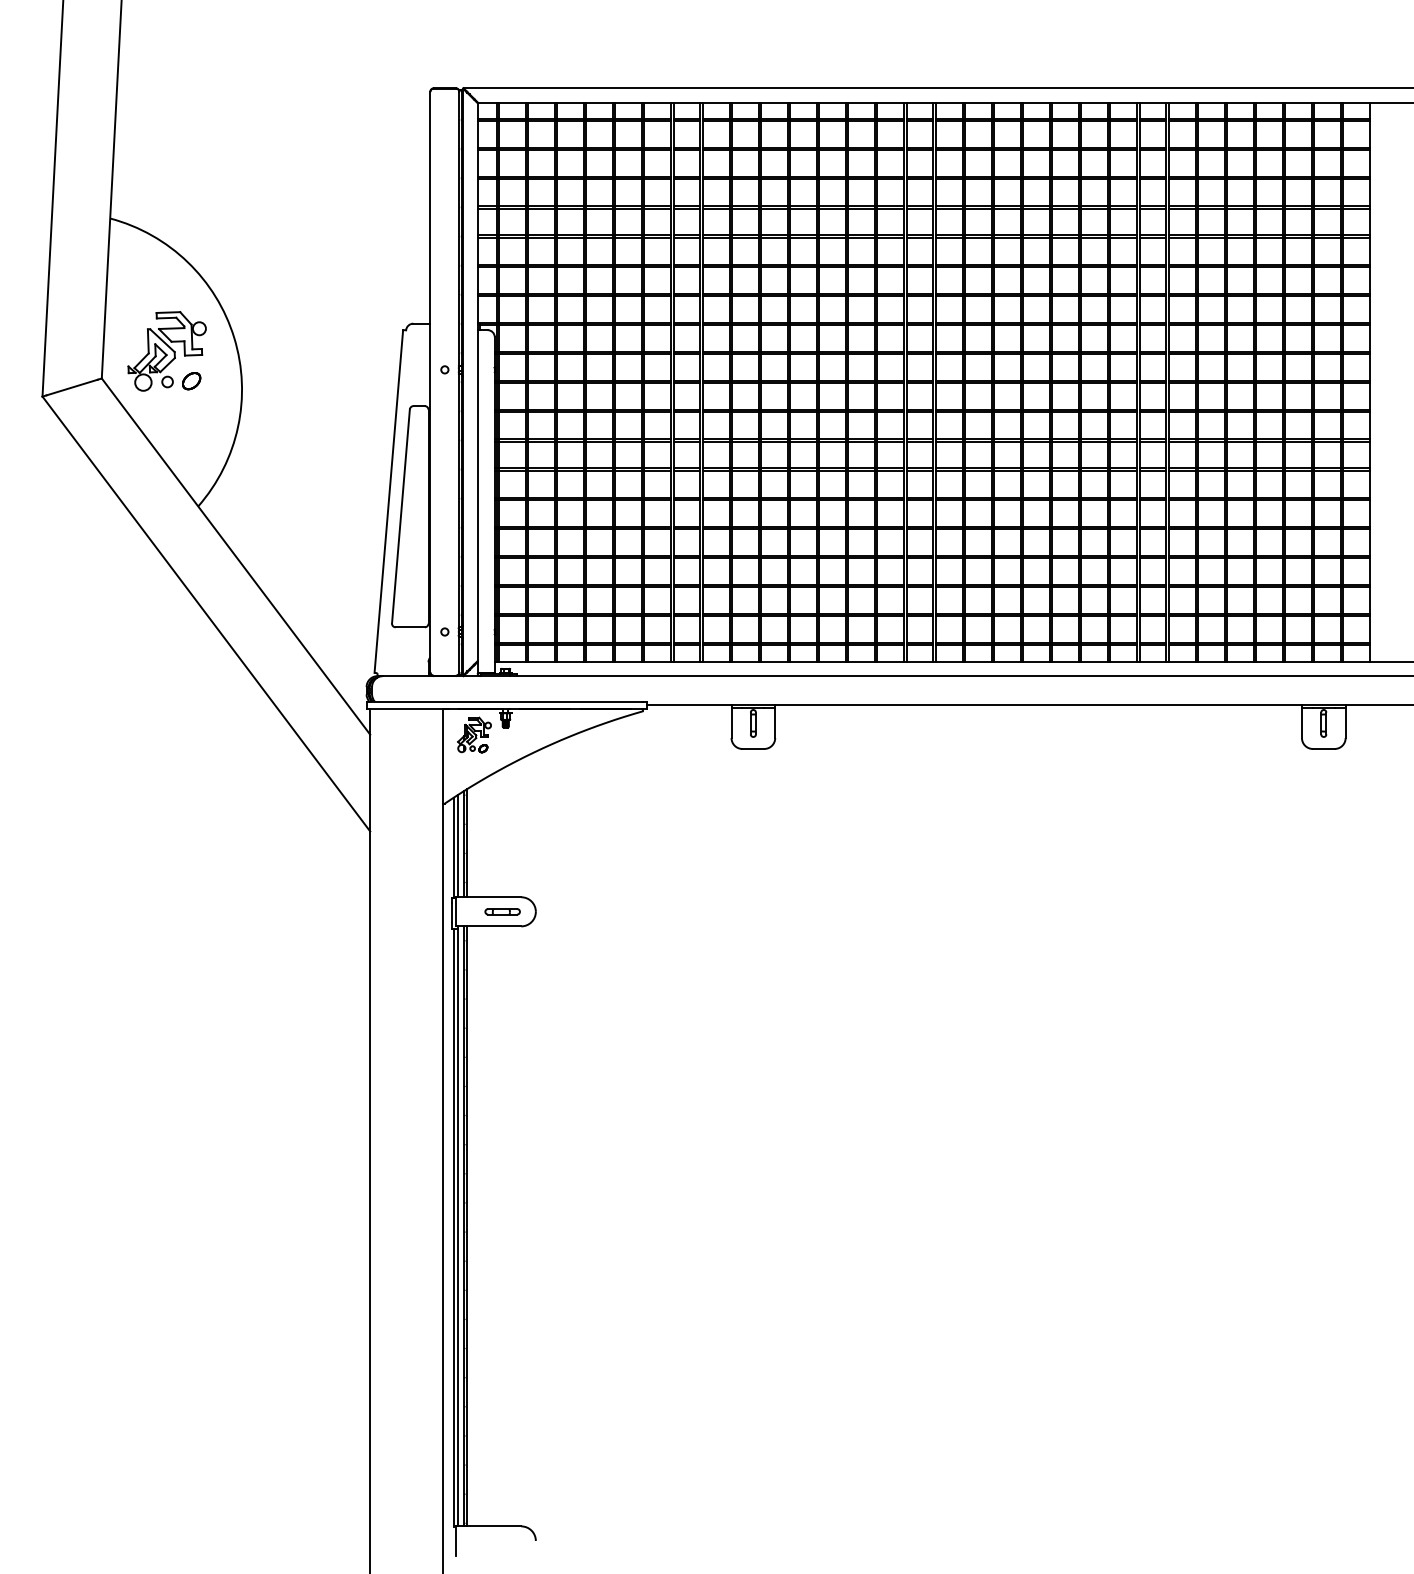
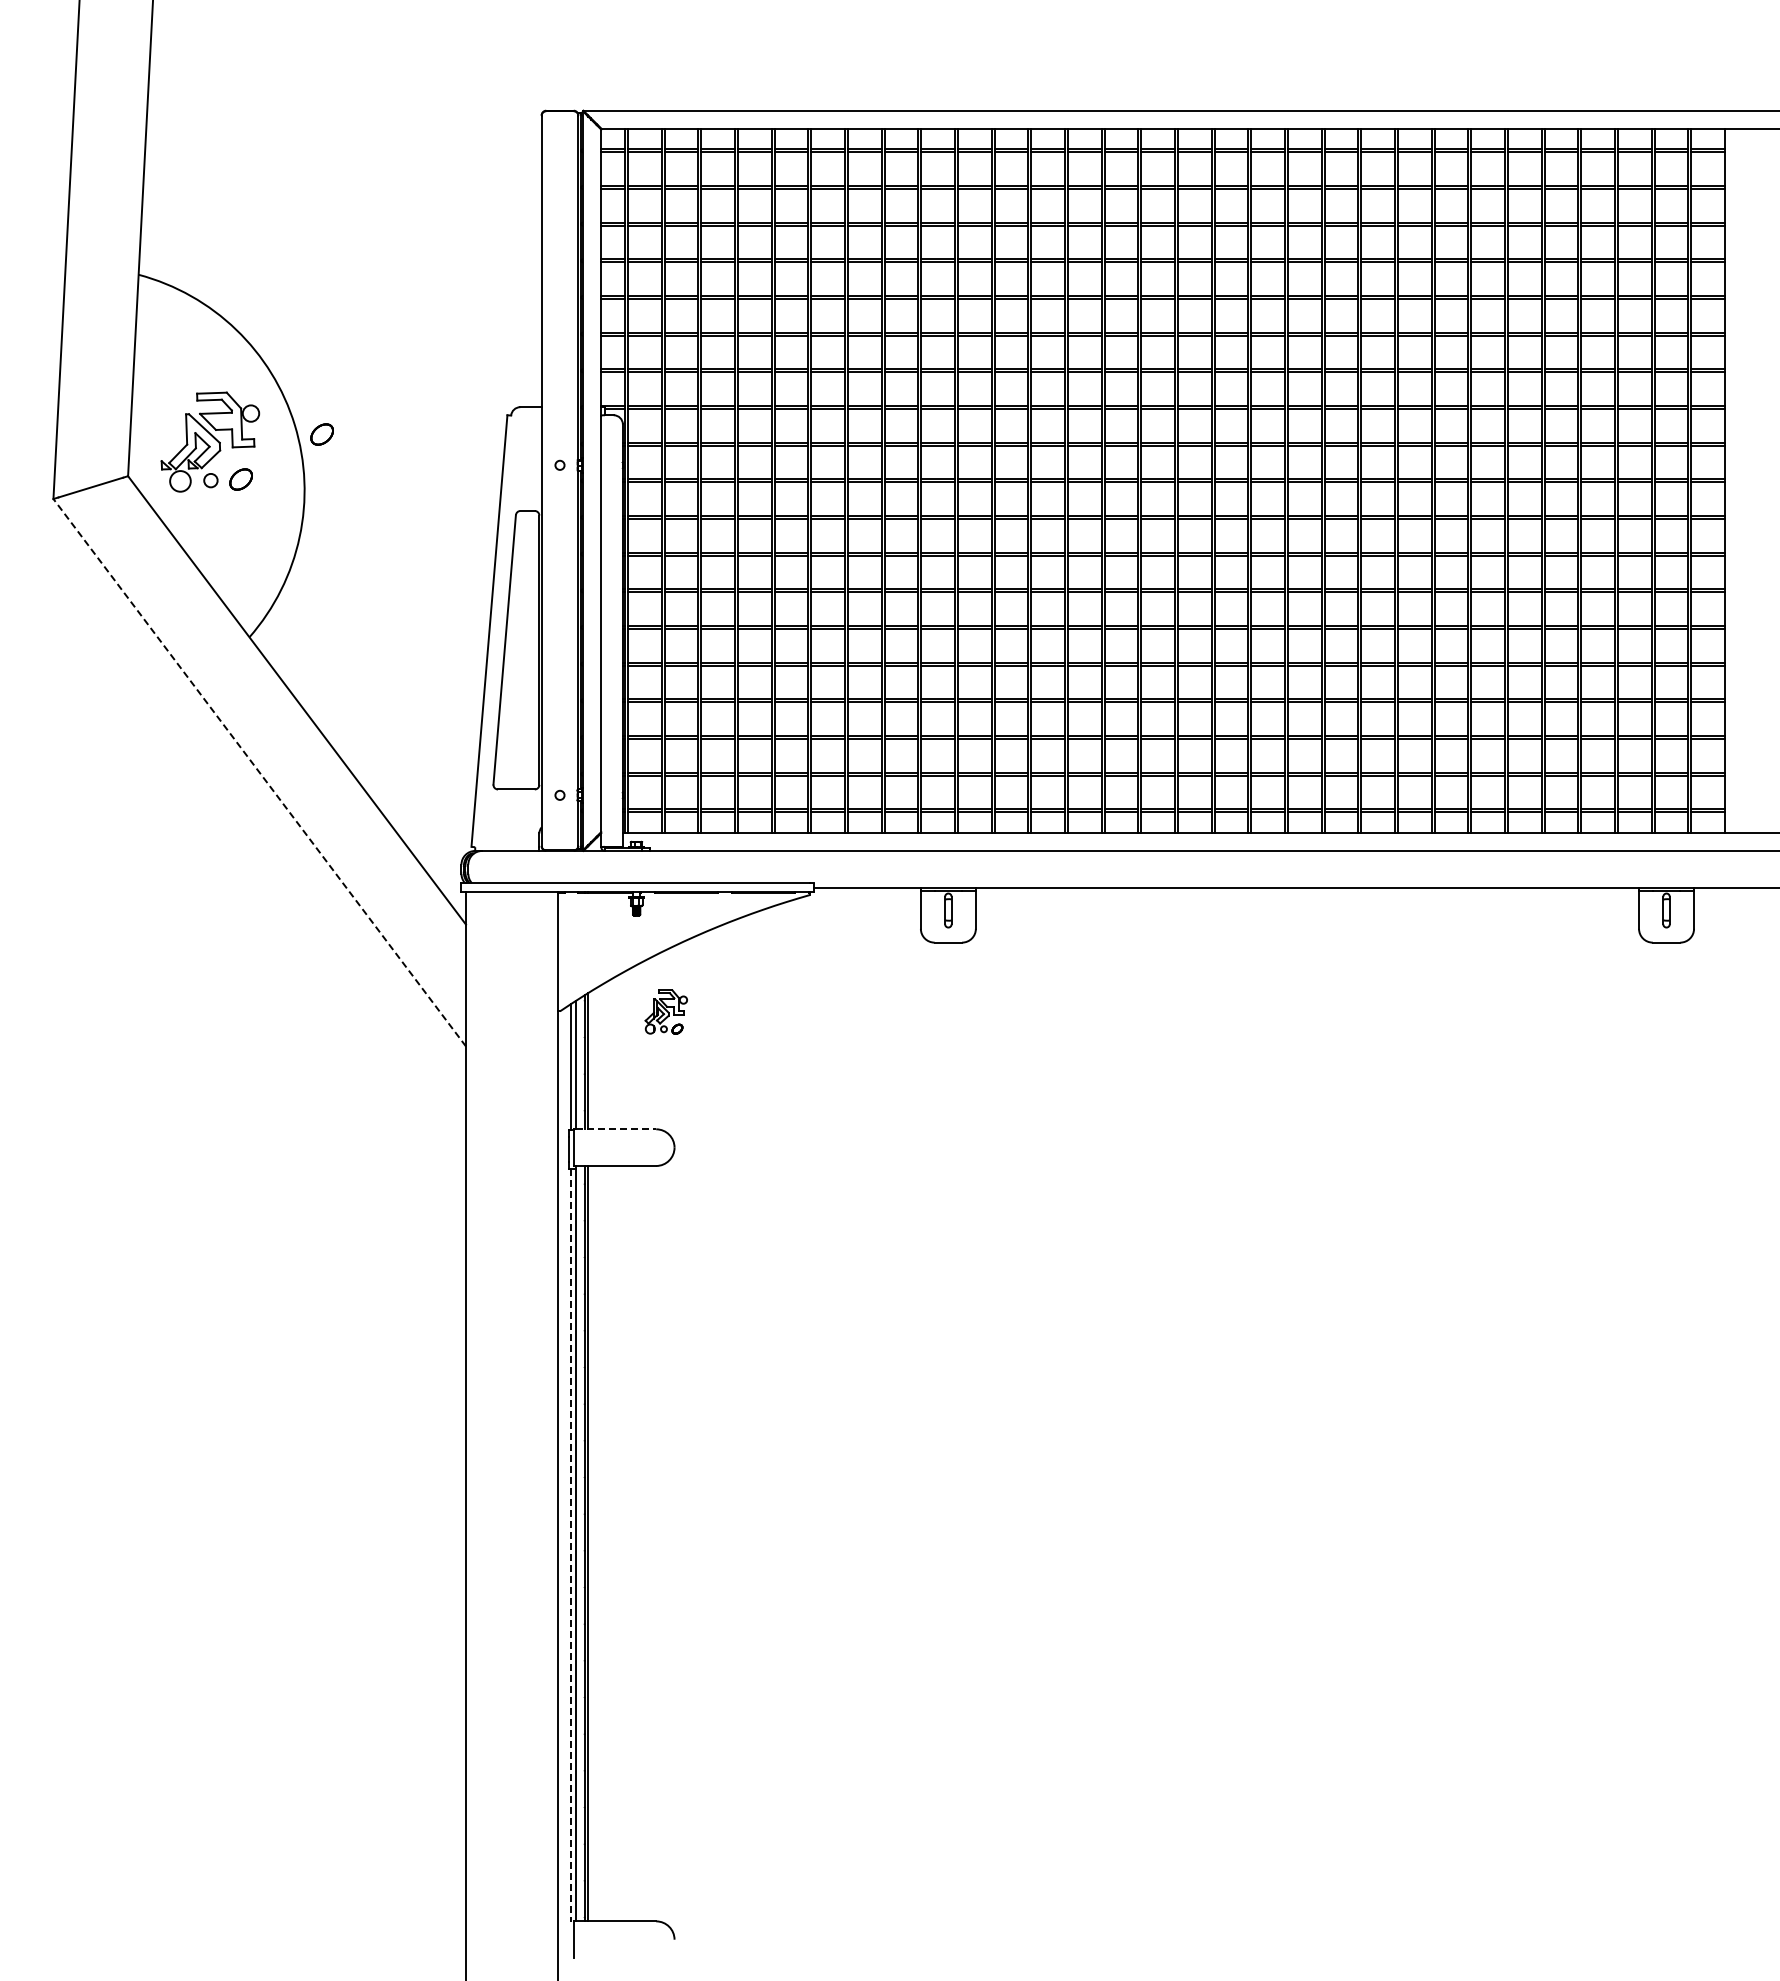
part: (255, 345) -> (321, 434), added
line: (206, 613) -> (259, 772), solid -> dashed
part: (473, 734) -> (665, 1011), moved
line: (489, 897) -> (616, 1129), solid -> dashed
part: (502, 911) -> (632, 1147), removed
line: (454, 1228) -> (571, 1546), solid -> dashed

